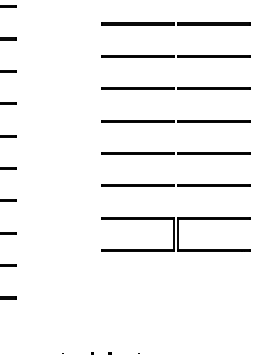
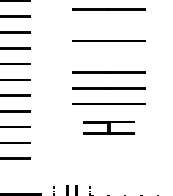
line: (175, 22) -> (108, 24), removed
line: (175, 88) -> (108, 56), removed
part: (175, 233) -> (108, 127), size x0.7

